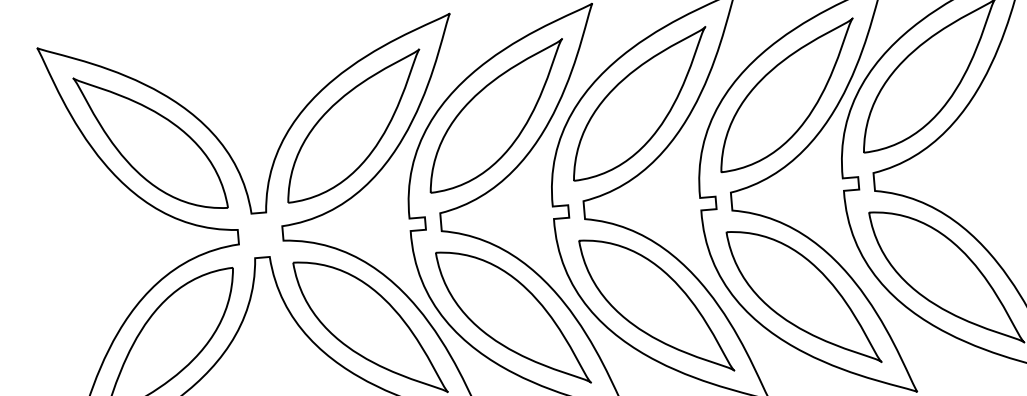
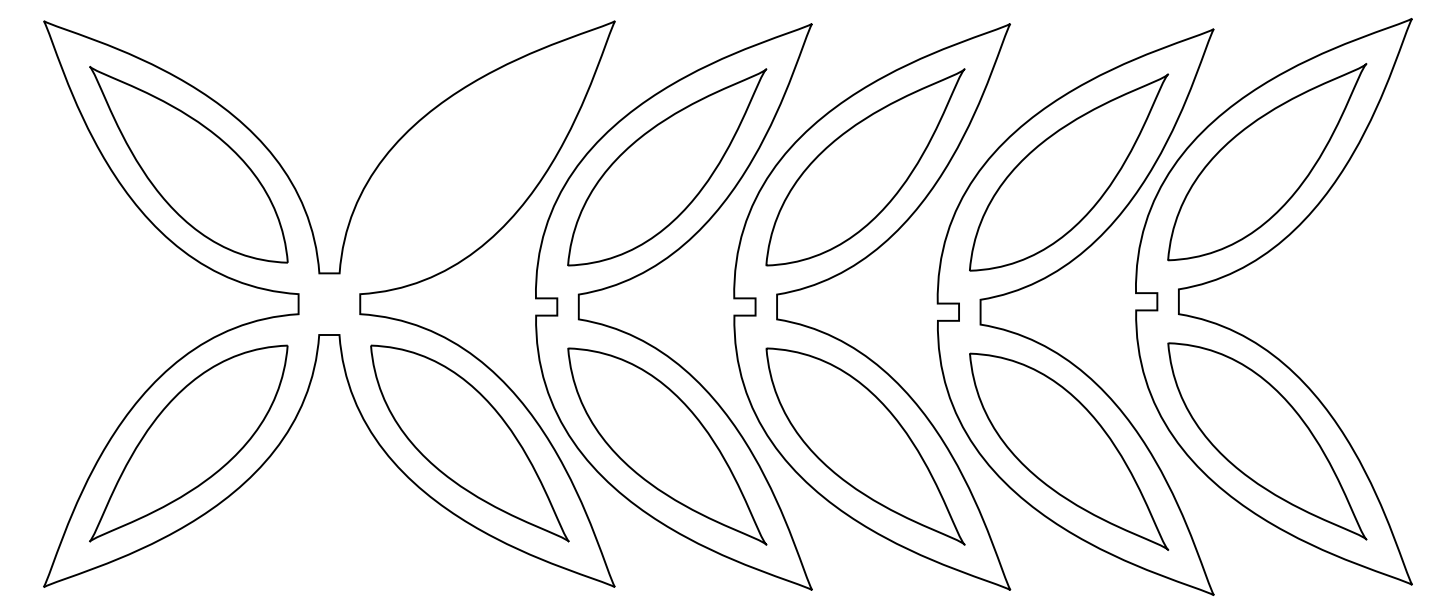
part: (353, 125) -> (469, 164), removed

